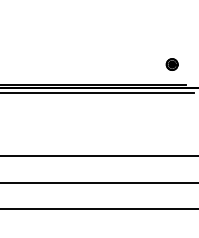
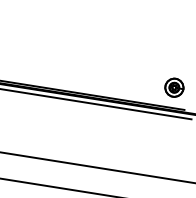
part: (172, 64) -> (174, 87), size x1.67

